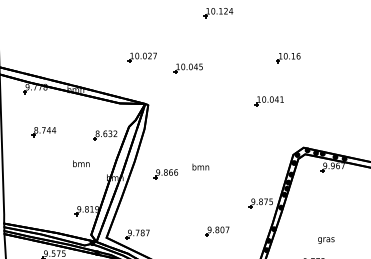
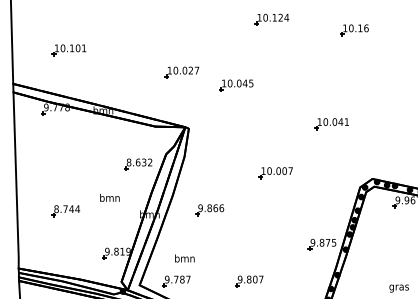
part: (46, 38) -> (68, 49), added
part: (288, 58) -> (354, 31), moved
part: (43, 132) -> (65, 211), moved
part: (221, 142) -> (275, 172), added
text: (200, 166) -> (184, 257), moved
part: (217, 231) -> (249, 281), moved

